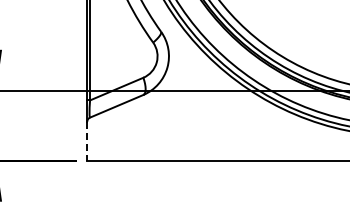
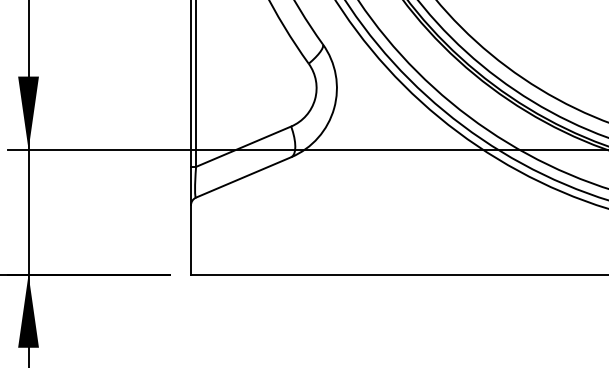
line: (87, 141) -> (191, 240), dashed -> solid

